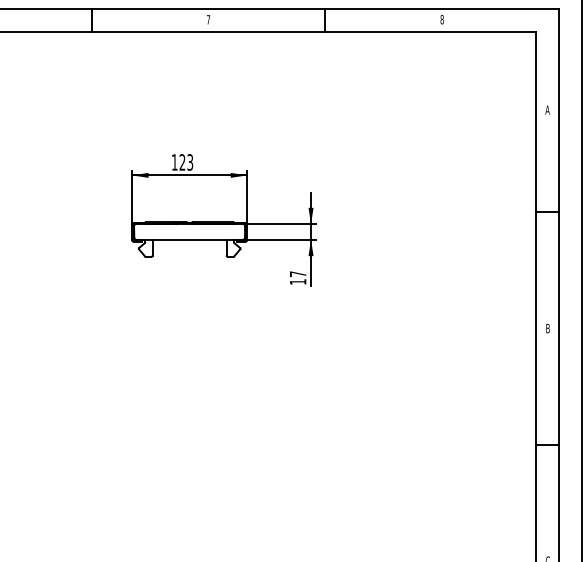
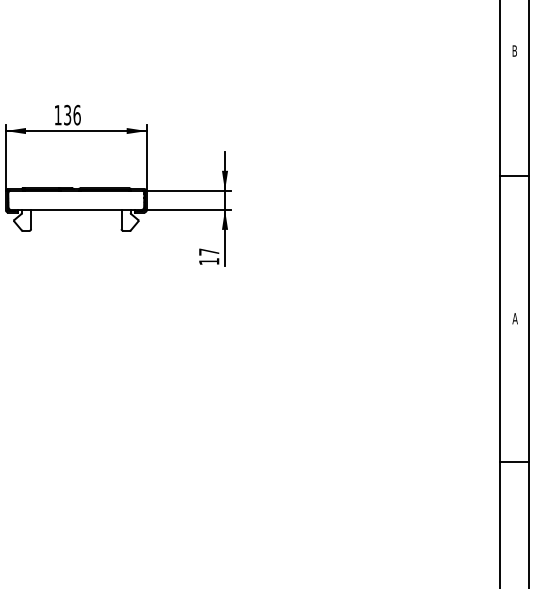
text: (547, 109) -> (514, 50), A -> B
text: (186, 162) -> (72, 115), 123 -> 136
text: (547, 328) -> (514, 318), B -> A

